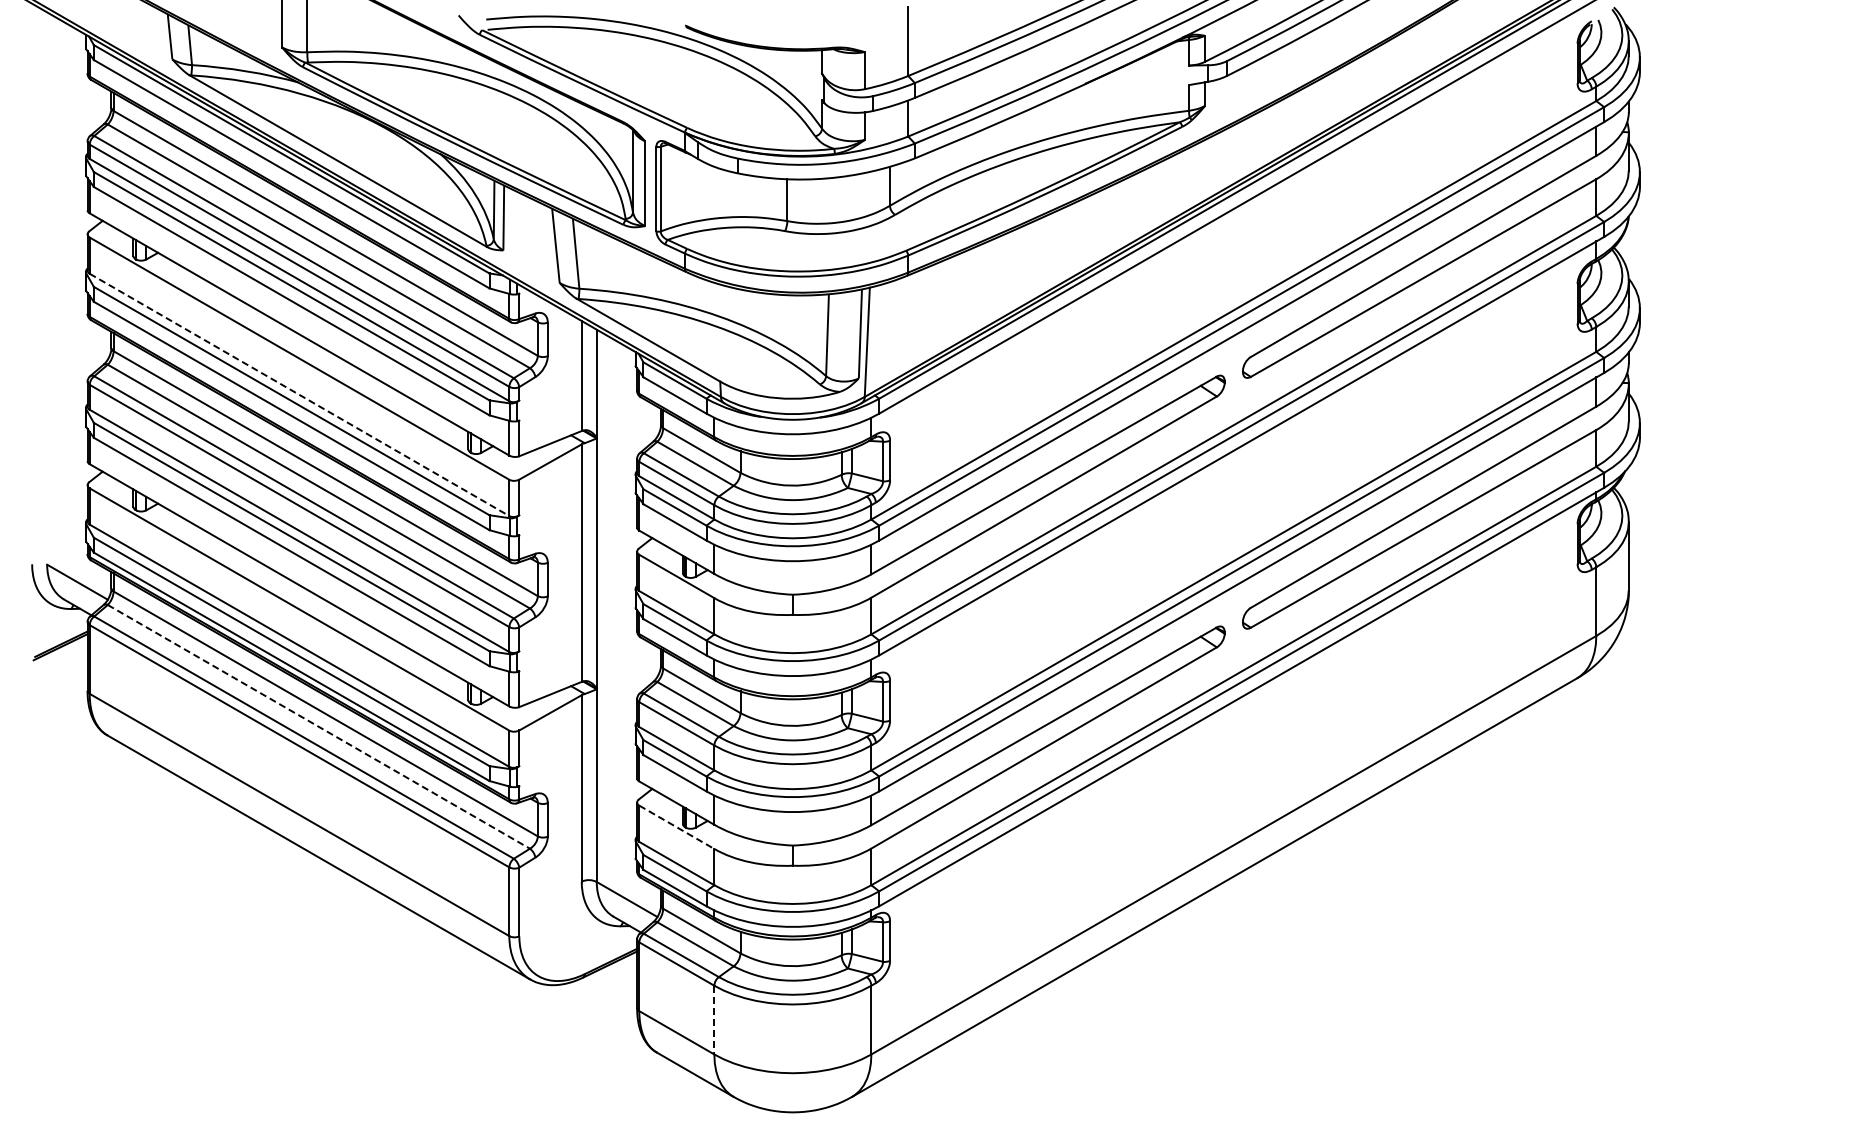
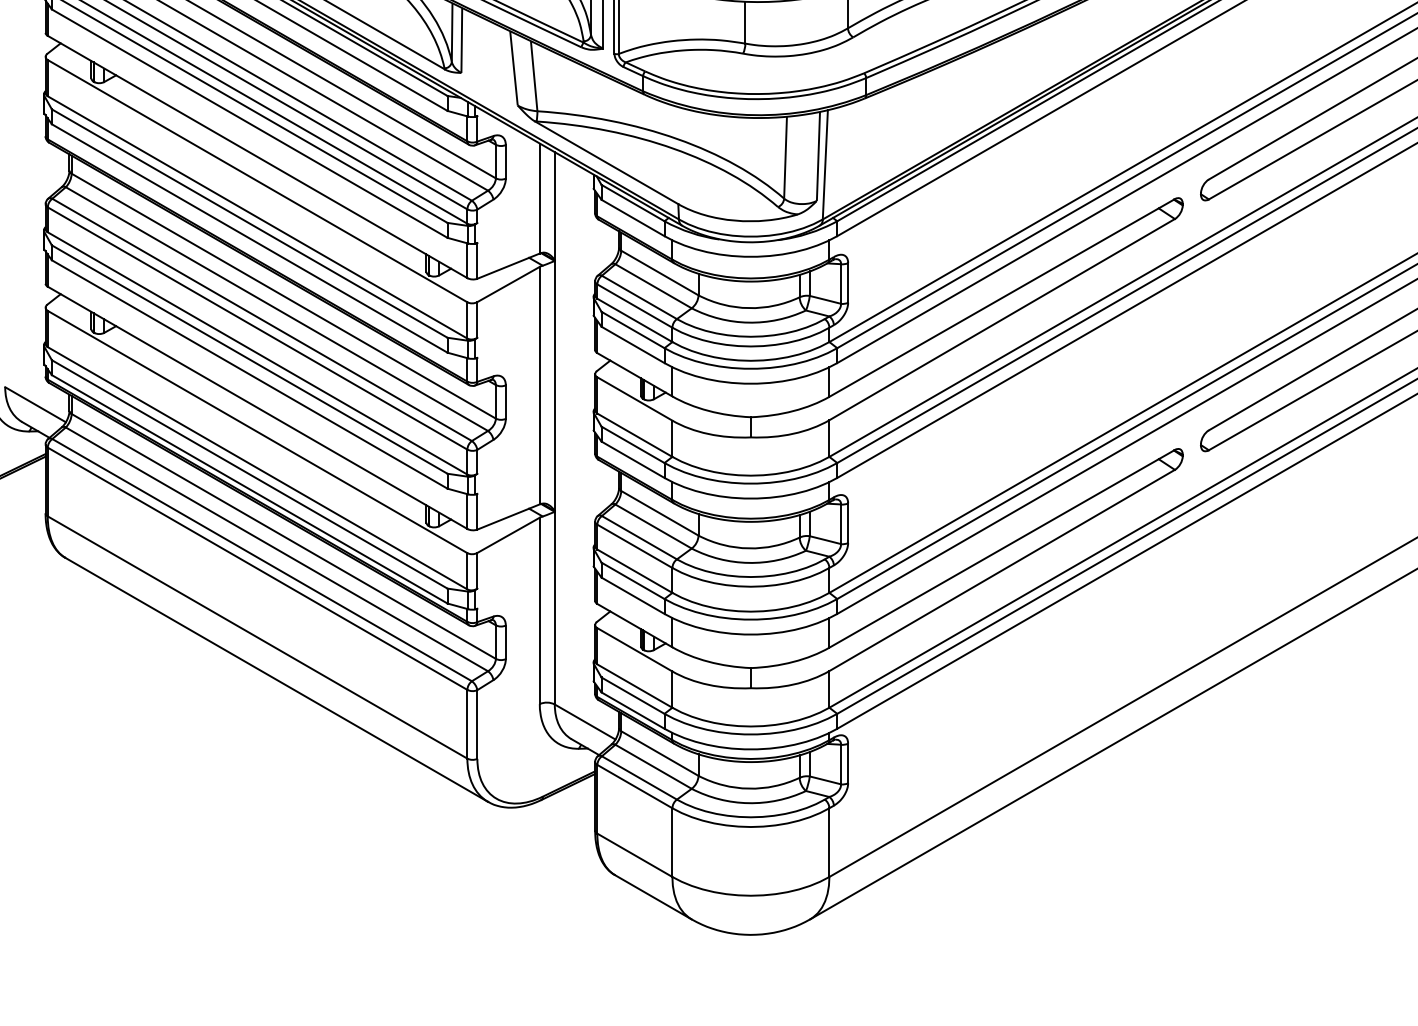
line: (299, 395) -> (257, 218), dashed -> solid
line: (318, 726) -> (276, 549), dashed -> solid
line: (677, 827) -> (635, 650), dashed -> solid
line: (714, 1020) -> (672, 843), dashed -> solid

